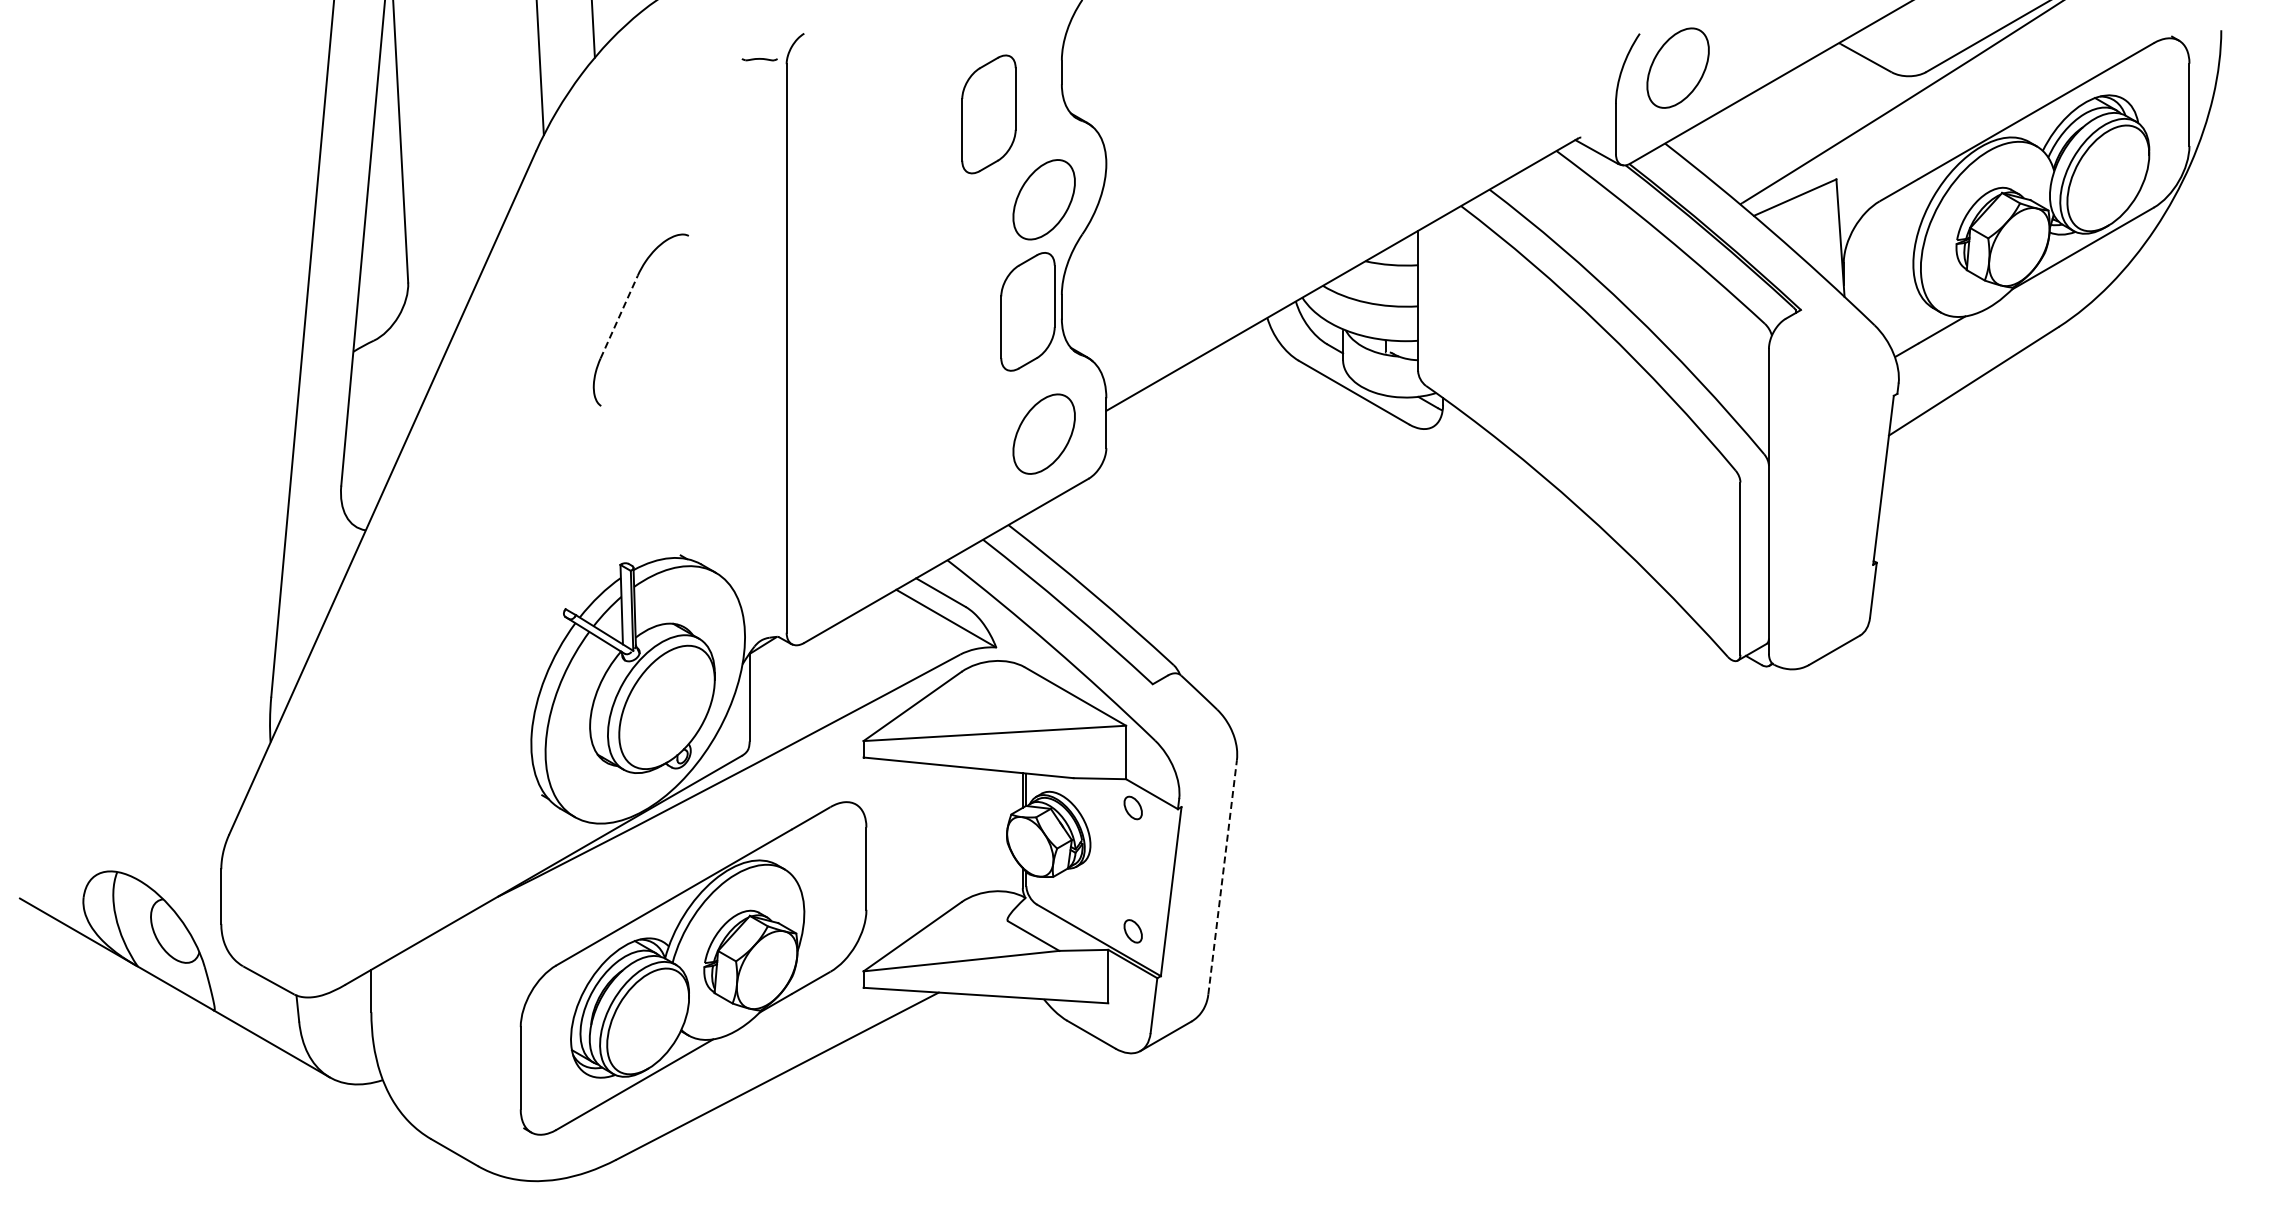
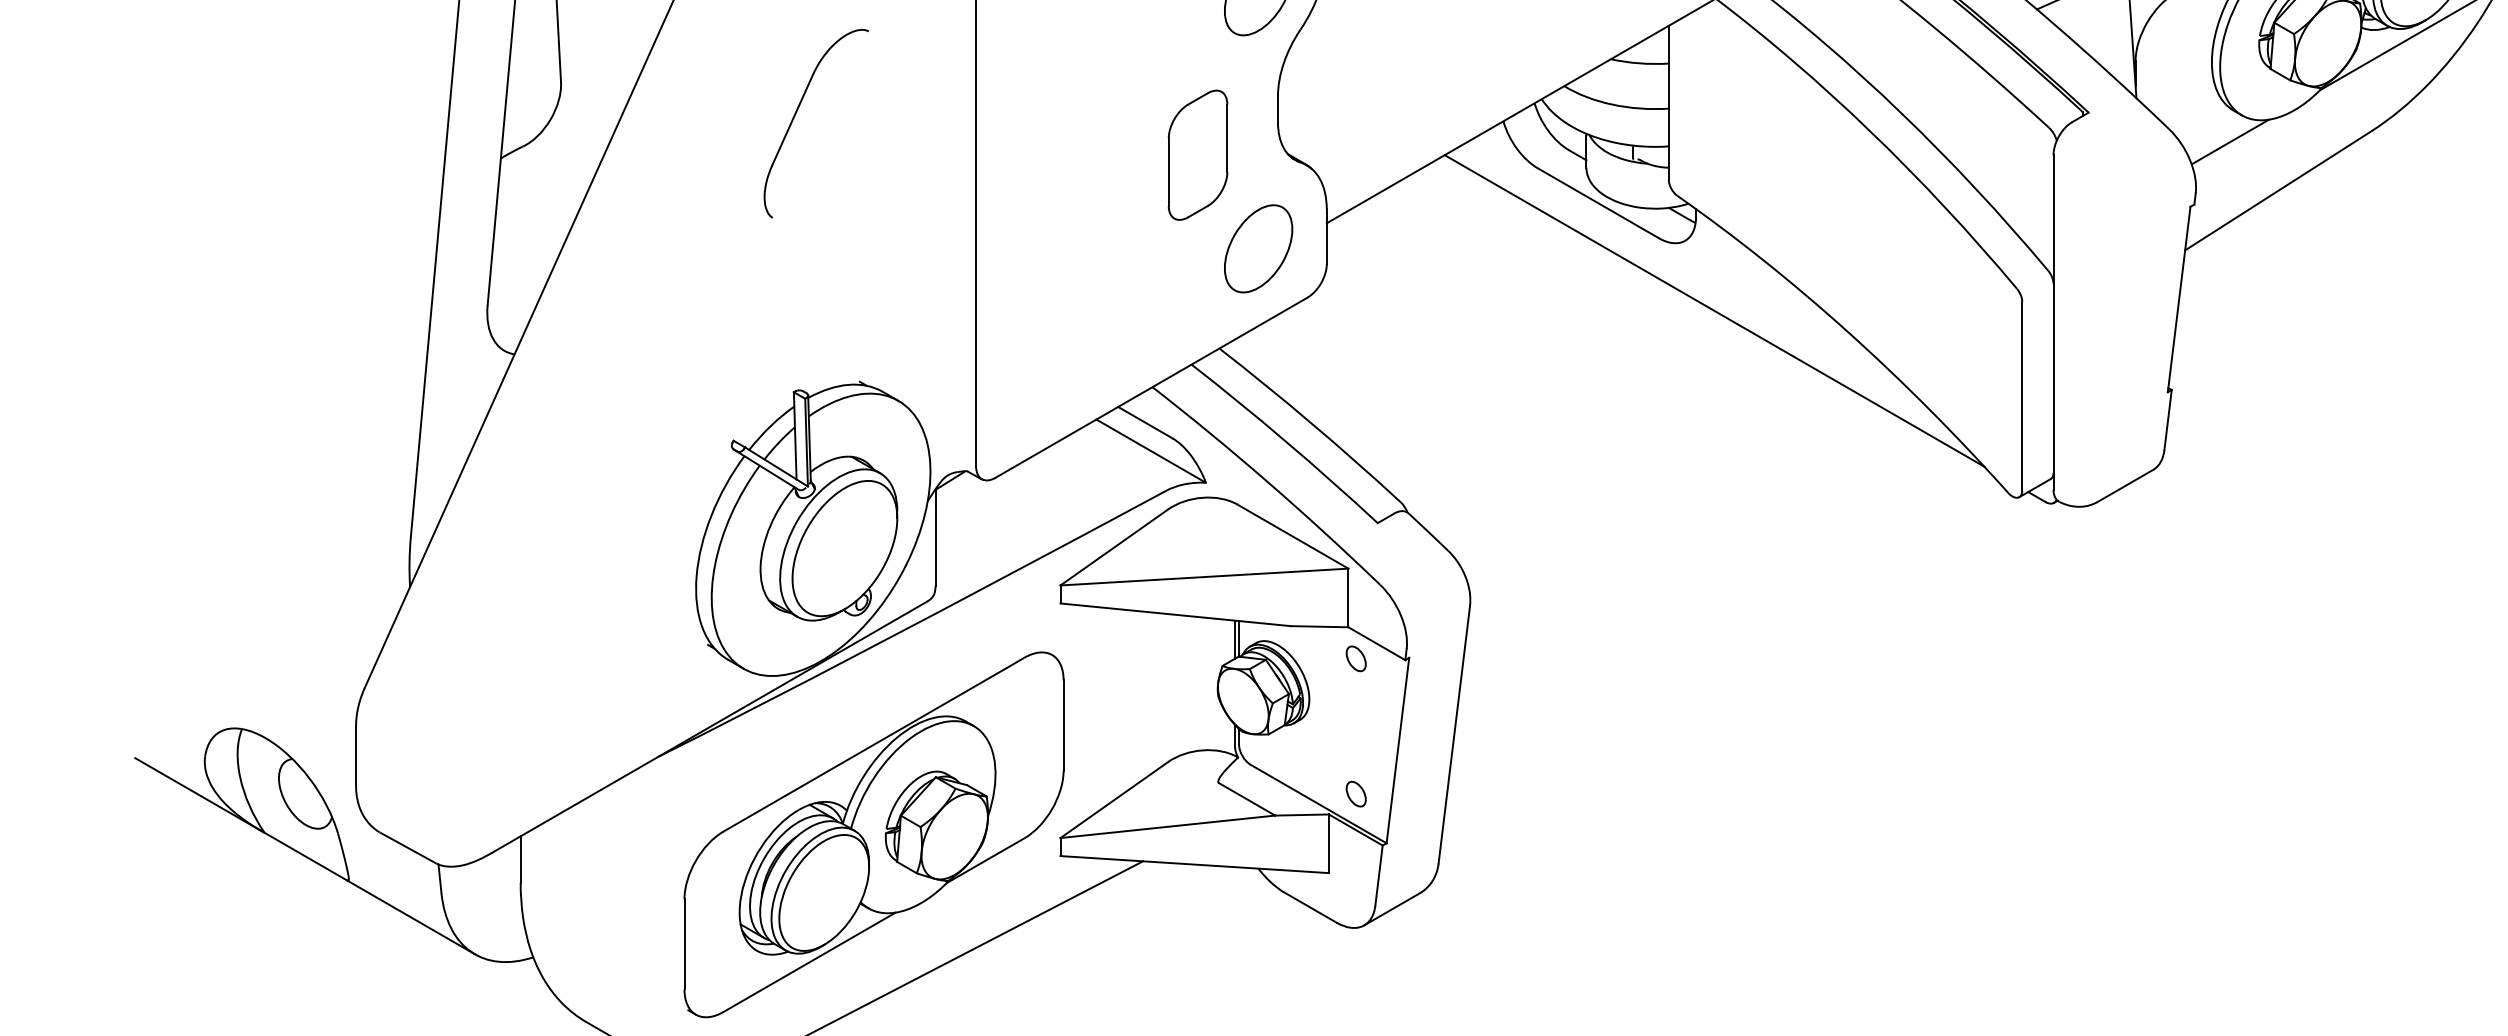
part: (1027, 311) -> (1197, 154), moved
line: (619, 316) -> (792, 119), dashed -> solid
line: (1459, 490) -> (1714, 310), added
line: (1222, 877) -> (1454, 735), dashed -> solid

